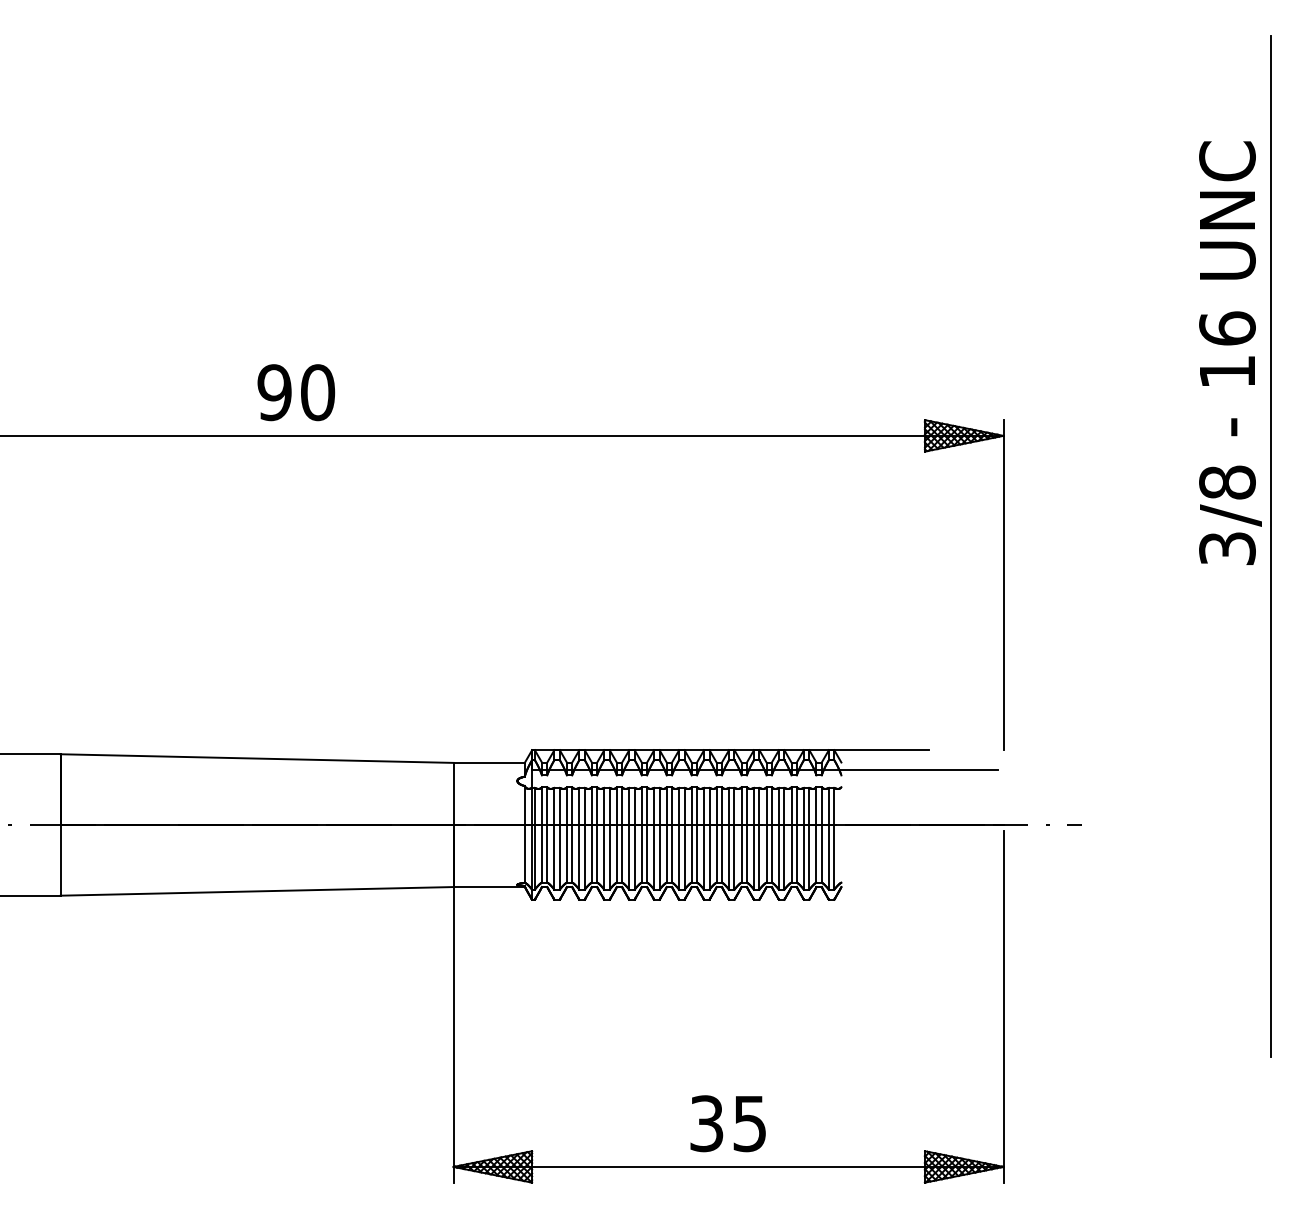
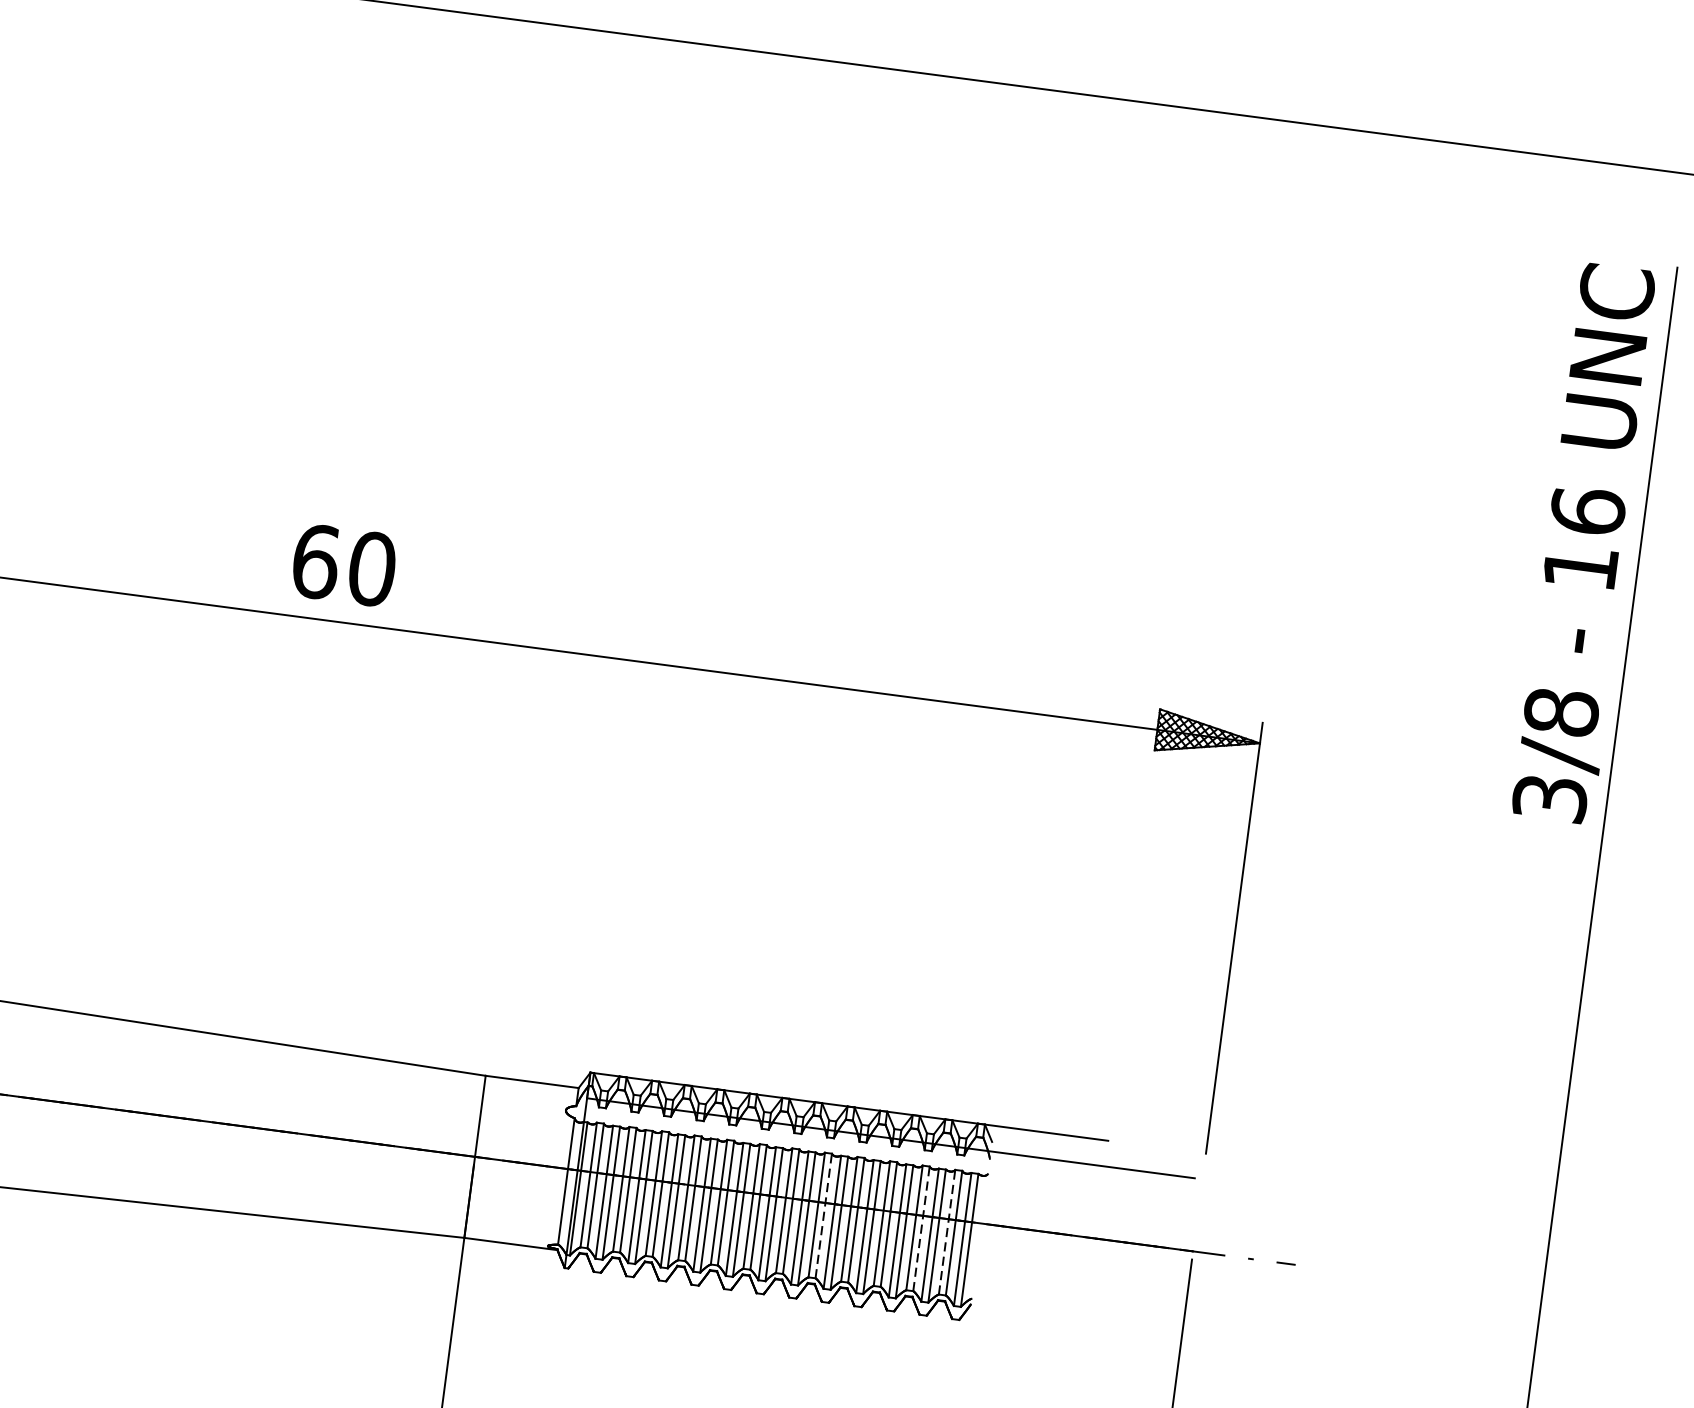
text: (1230, 352) -> (1587, 542), moved
text: (274, 392) -> (315, 561), 90 -> 60
line: (721, 834) -> (823, 1215), solid -> dashed
line: (796, 834) -> (921, 1228), solid -> dashed
line: (816, 834) -> (947, 1231), solid -> dashed

